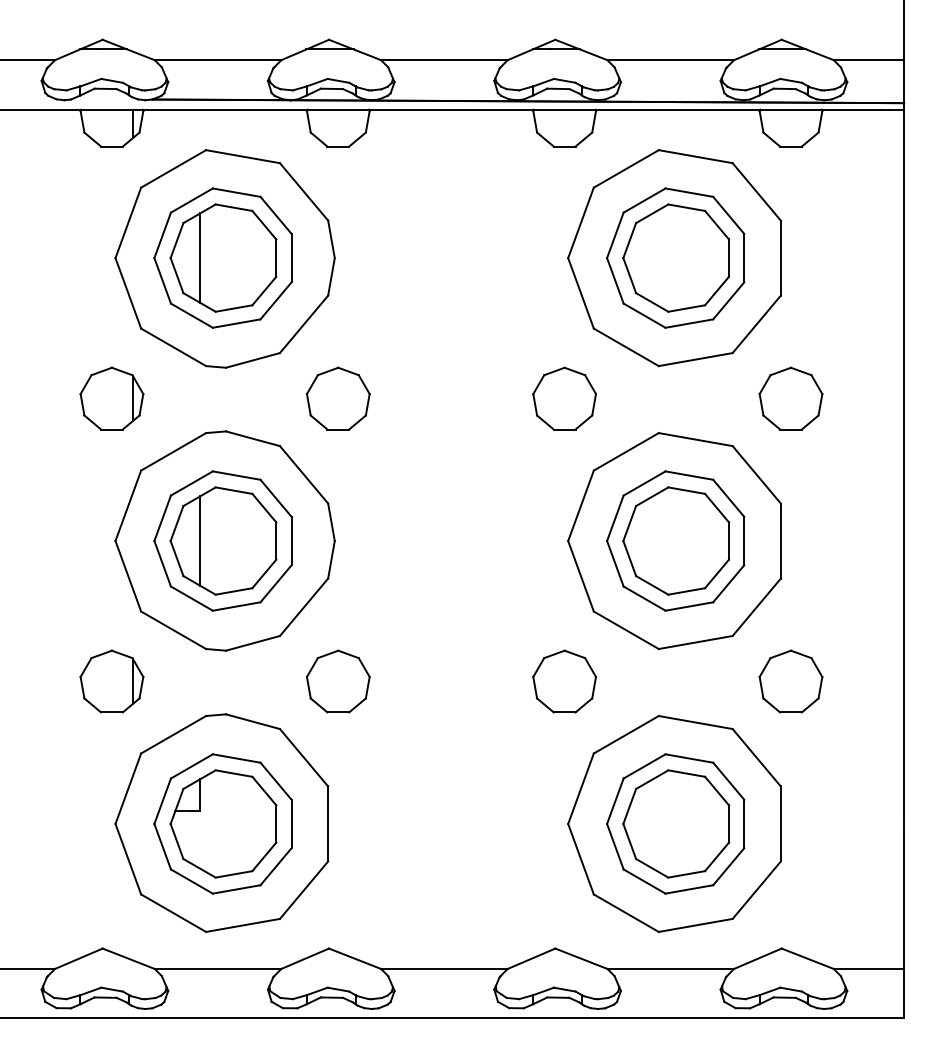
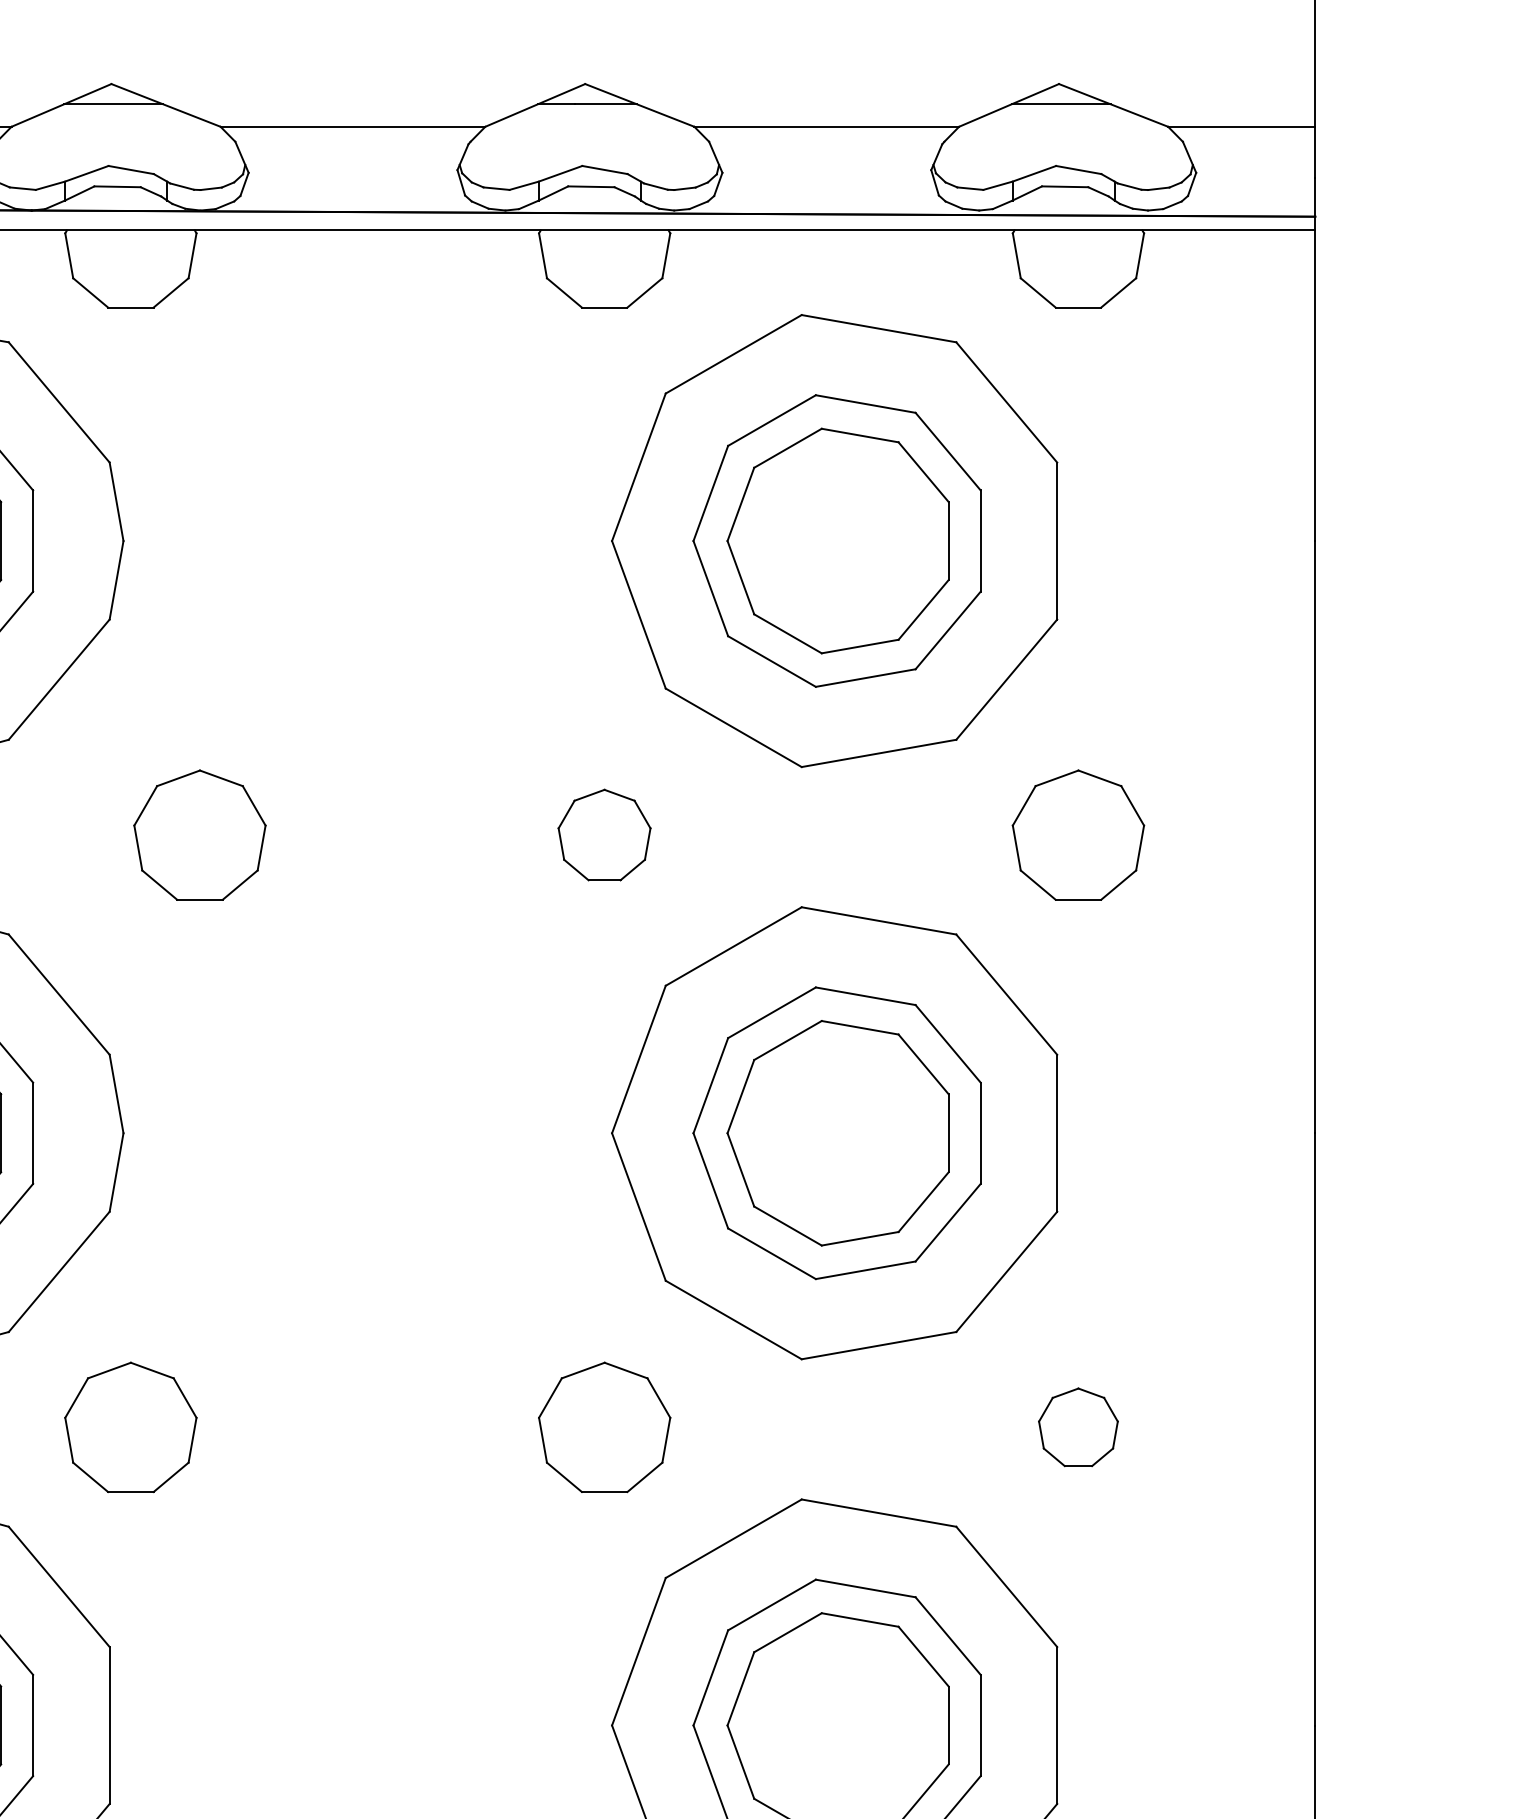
part: (337, 398) -> (198, 834), moved
part: (564, 398) -> (604, 834), size x0.7
part: (790, 681) -> (1077, 1427), size x0.6

